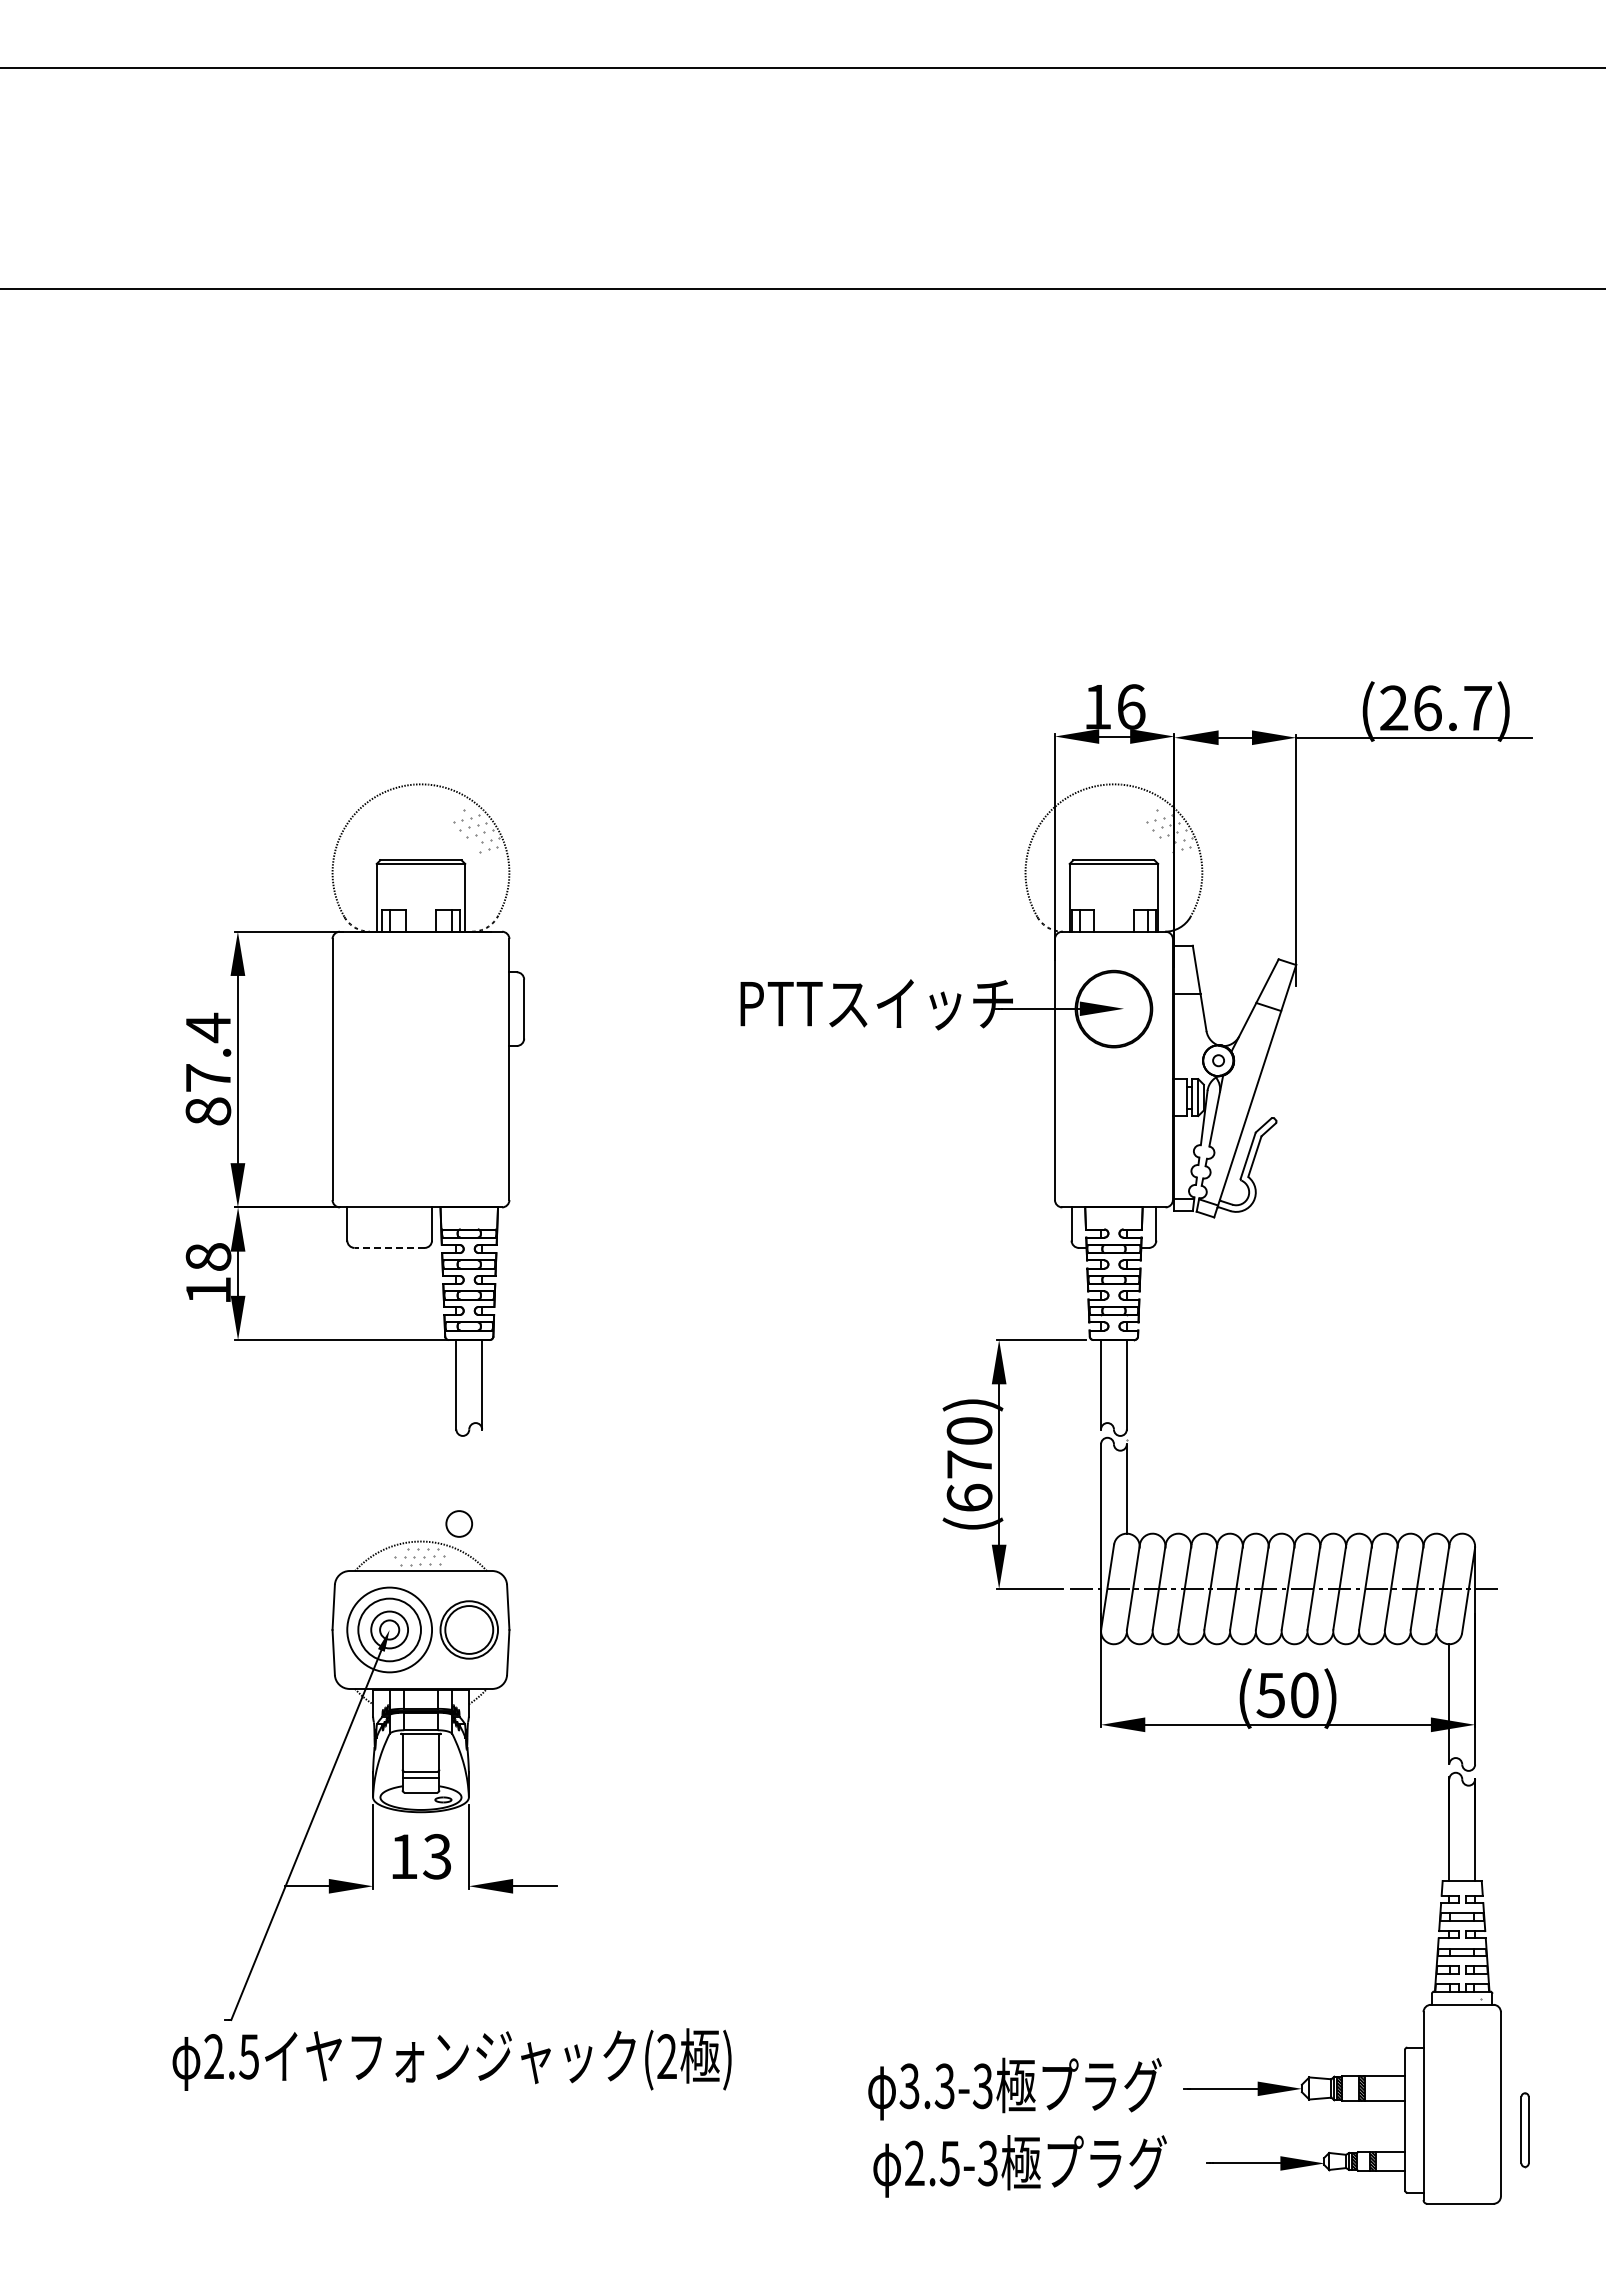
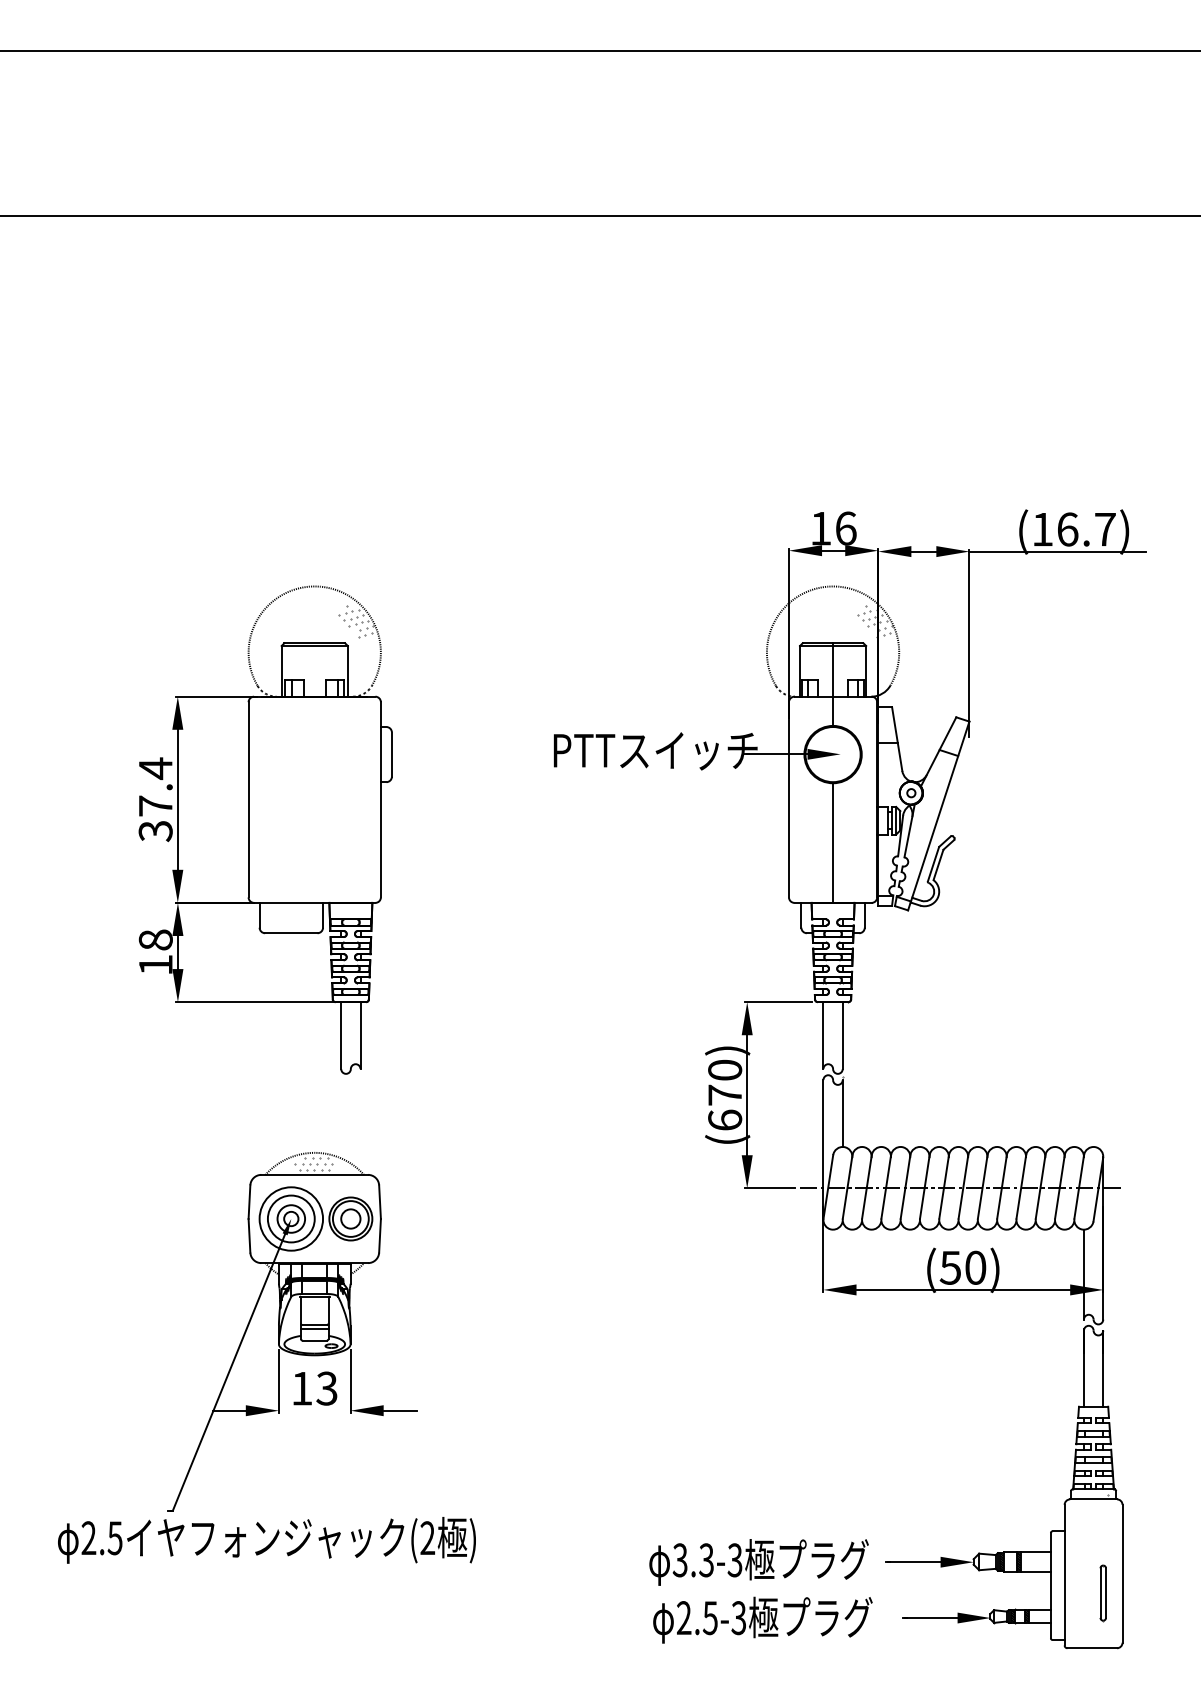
text: (1394, 707) -> (1042, 528), (26.7) -> (16.7)
line: (1113, 915) -> (832, 684), added
text: (208, 1111) -> (155, 831), 87.4 -> 37.4
line: (1113, 1127) -> (832, 843), added
line: (389, 1247) -> (291, 932), dashed -> solid
circle: (458, 1523) -> (350, 1218), moved
text: (451, 2059) -> (266, 1540), moved
part: (1524, 2130) -> (1102, 1593), moved

